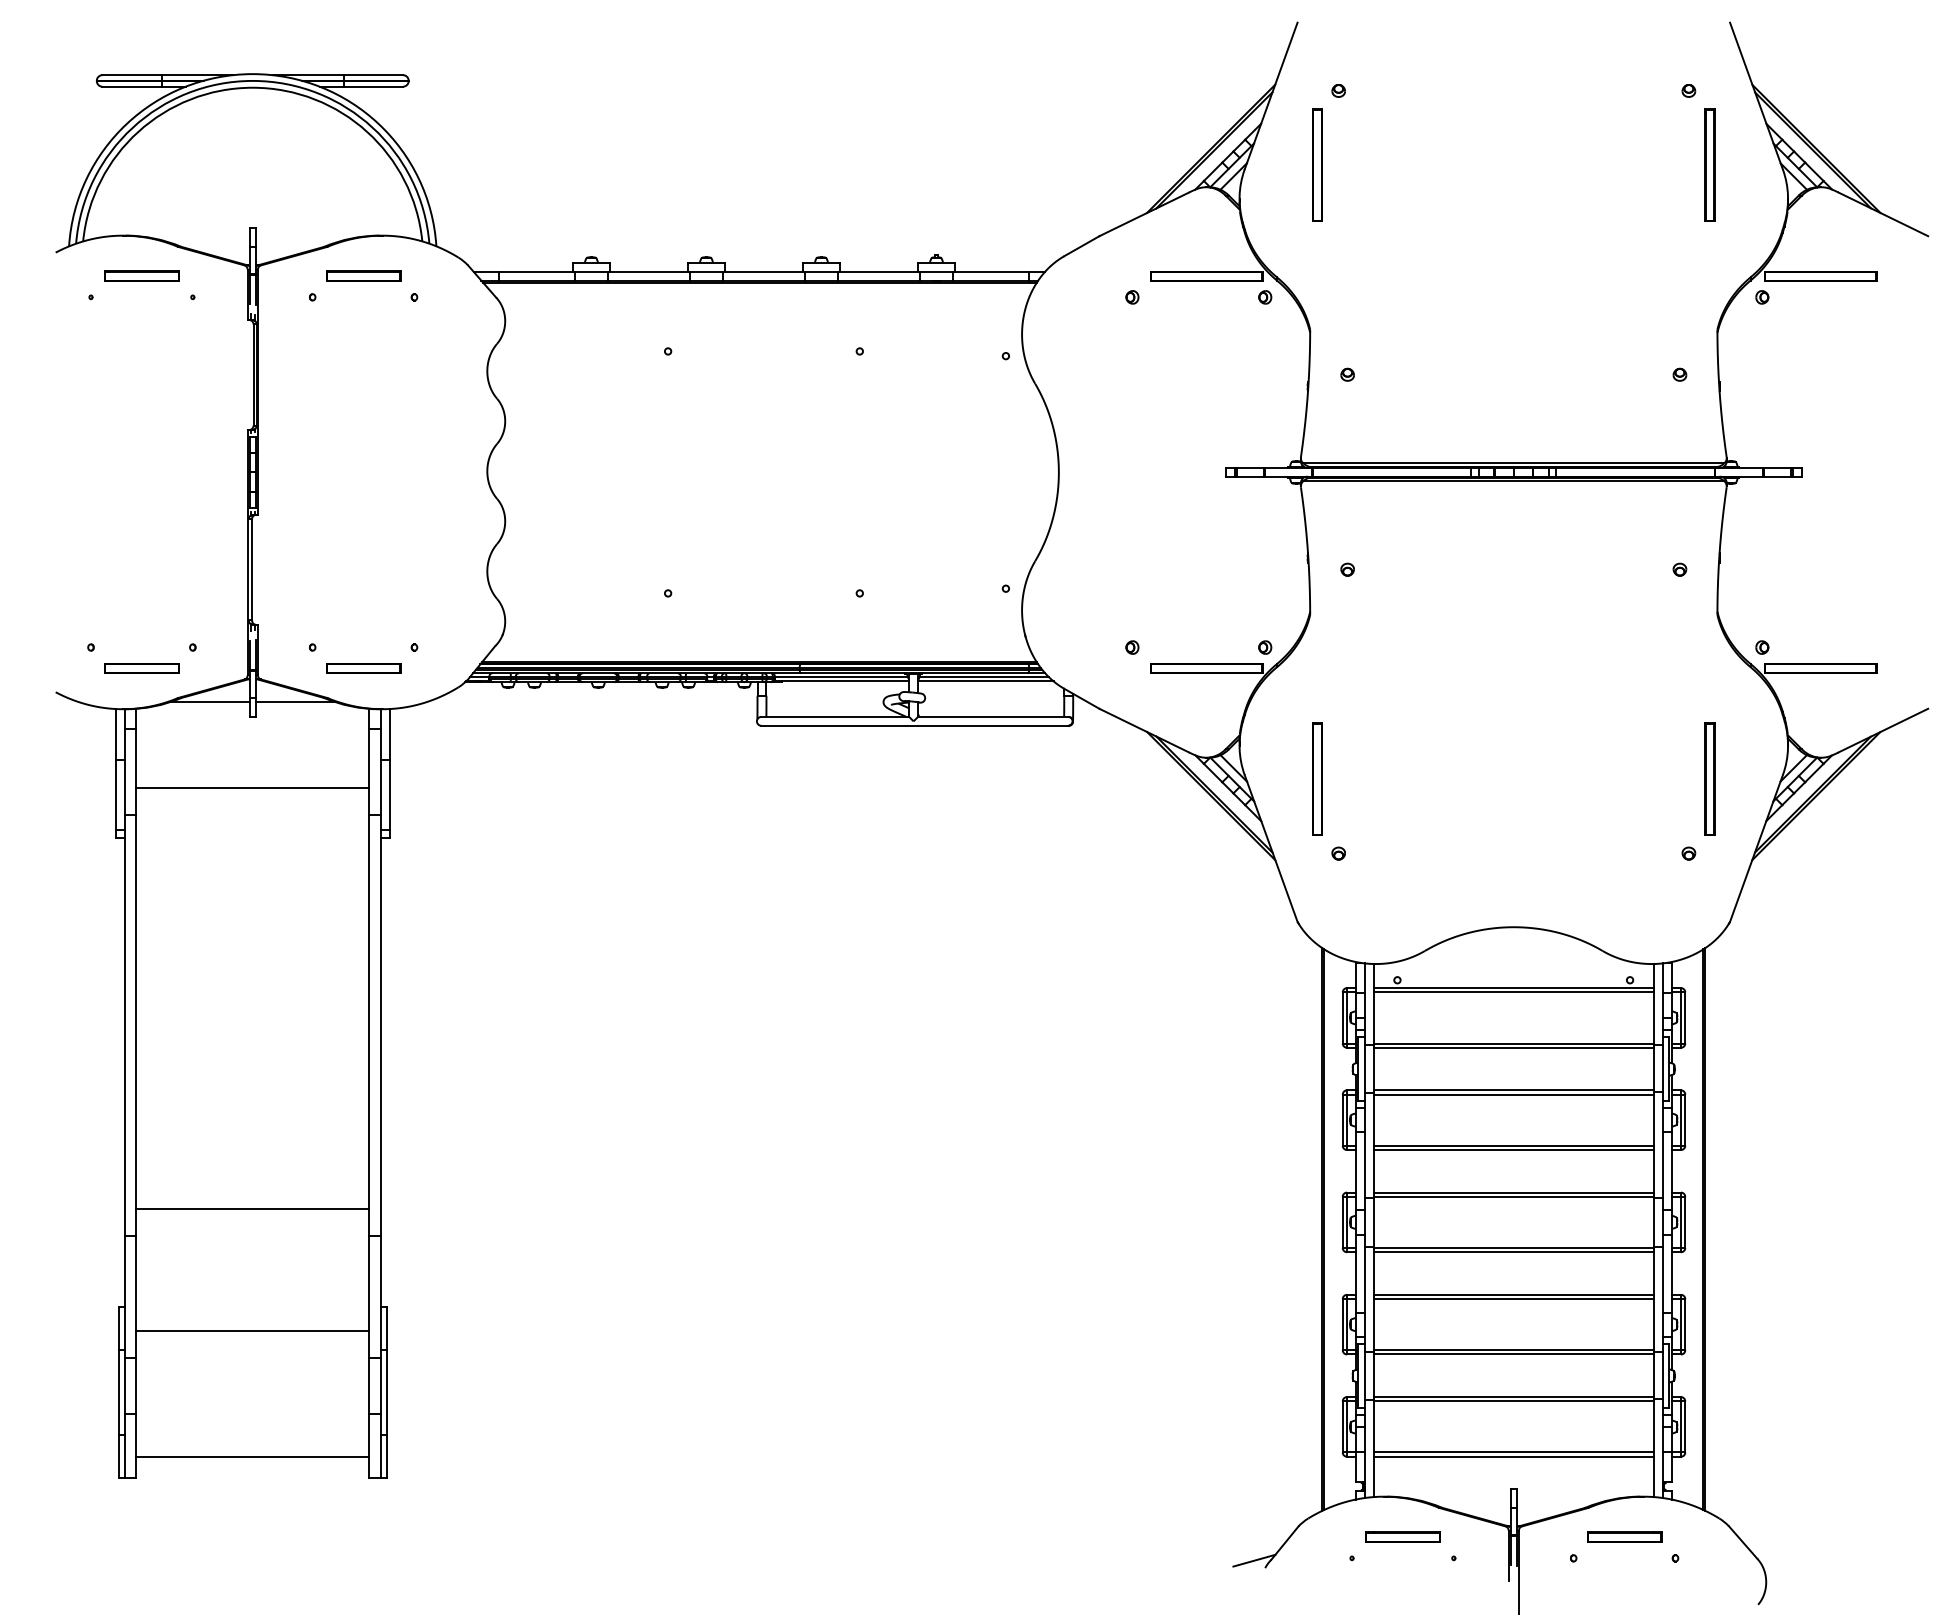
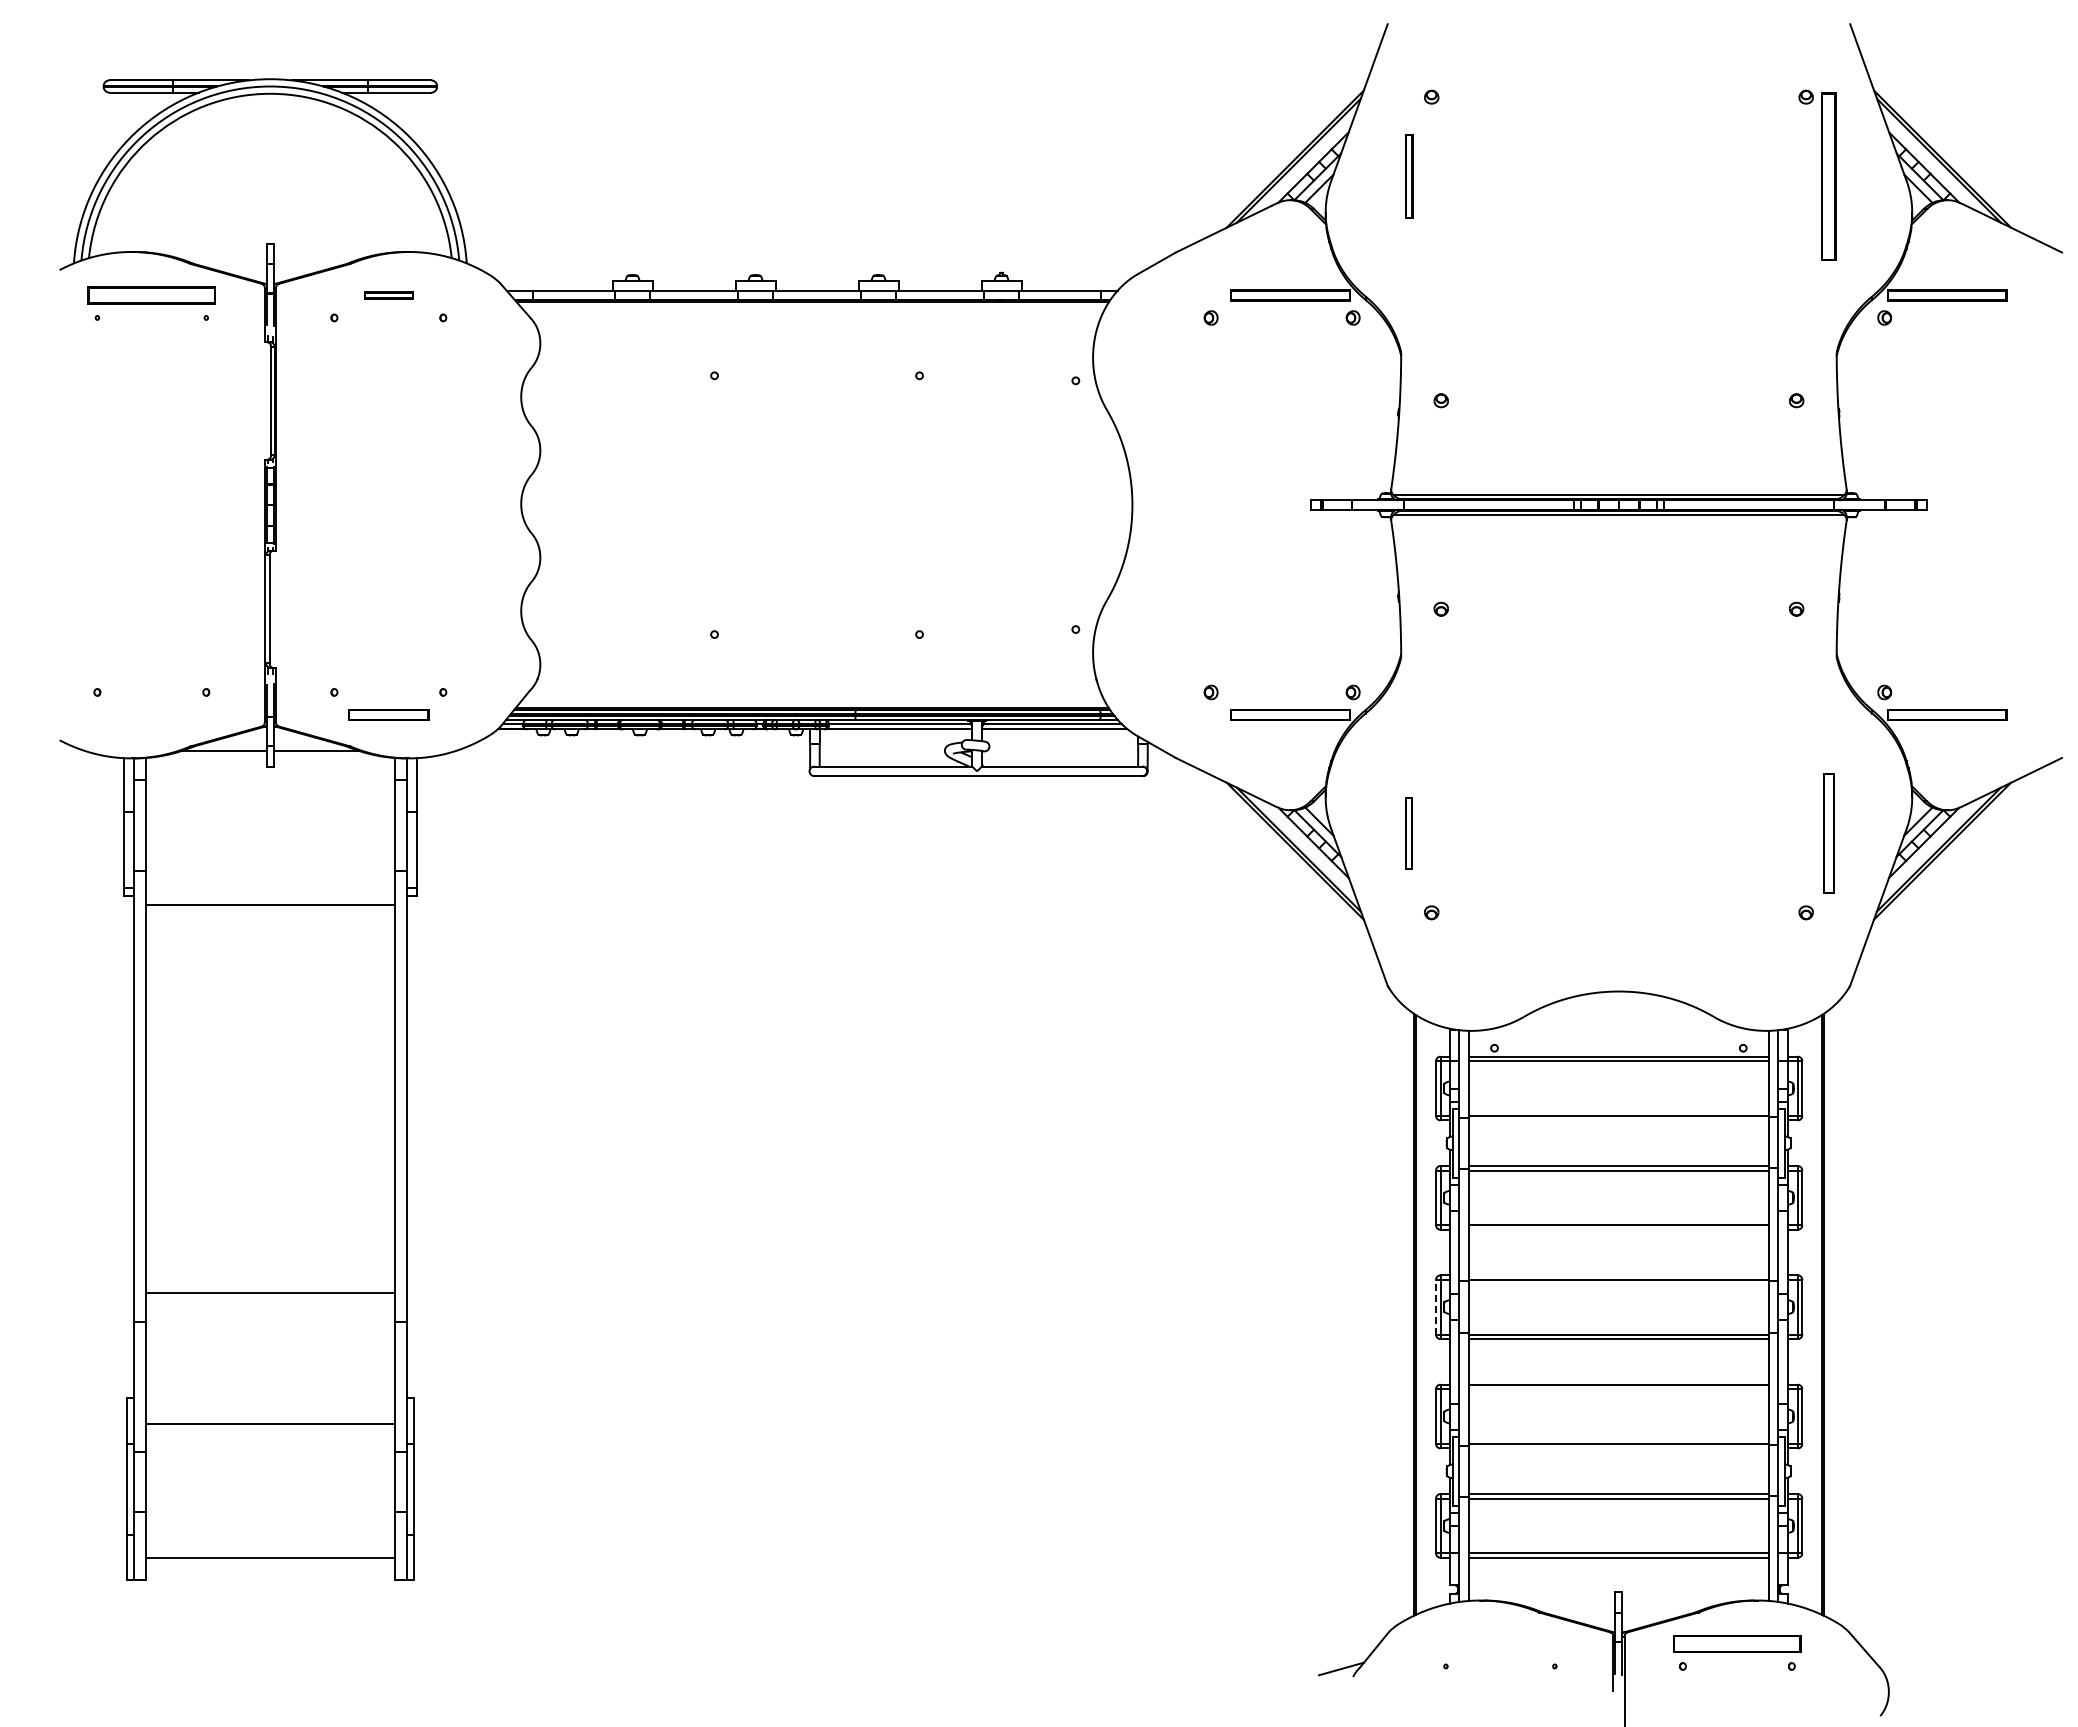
part: (1317, 165) -> (1408, 176), size x0.7
part: (1709, 165) -> (1828, 176), size x1.4
part: (141, 276) -> (151, 295), size x1.6
part: (363, 276) -> (388, 295), size x0.6
part: (141, 668) -> (151, 714), removed
part: (1317, 779) -> (1408, 833), size x0.6
line: (251, 787) -> (269, 905), moved
line: (1513, 1047) -> (1618, 1120), removed
line: (1513, 1149) -> (1618, 1229), removed
line: (1513, 1192) -> (1618, 1275), removed
line: (1343, 1221) -> (1436, 1306), solid -> dashed
line: (1513, 1299) -> (1618, 1389), removed
line: (1513, 1354) -> (1618, 1448), removed
part: (1403, 1536) -> (1500, 1643), removed
part: (1624, 1536) -> (1737, 1643), size x1.6

